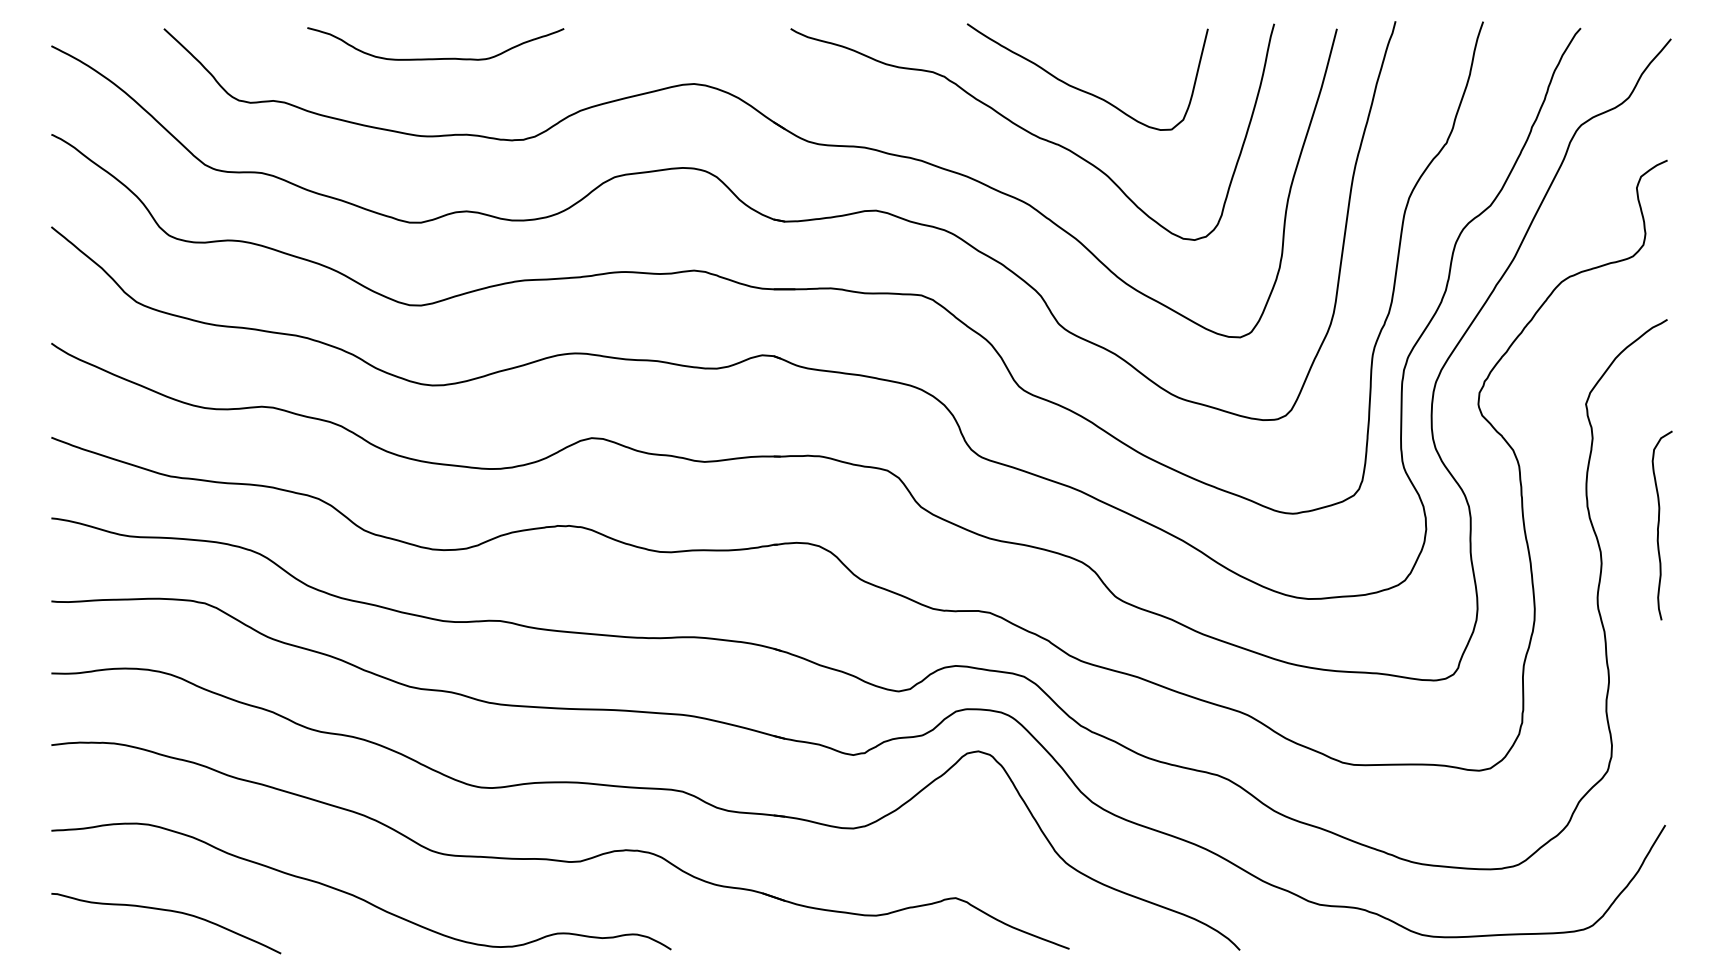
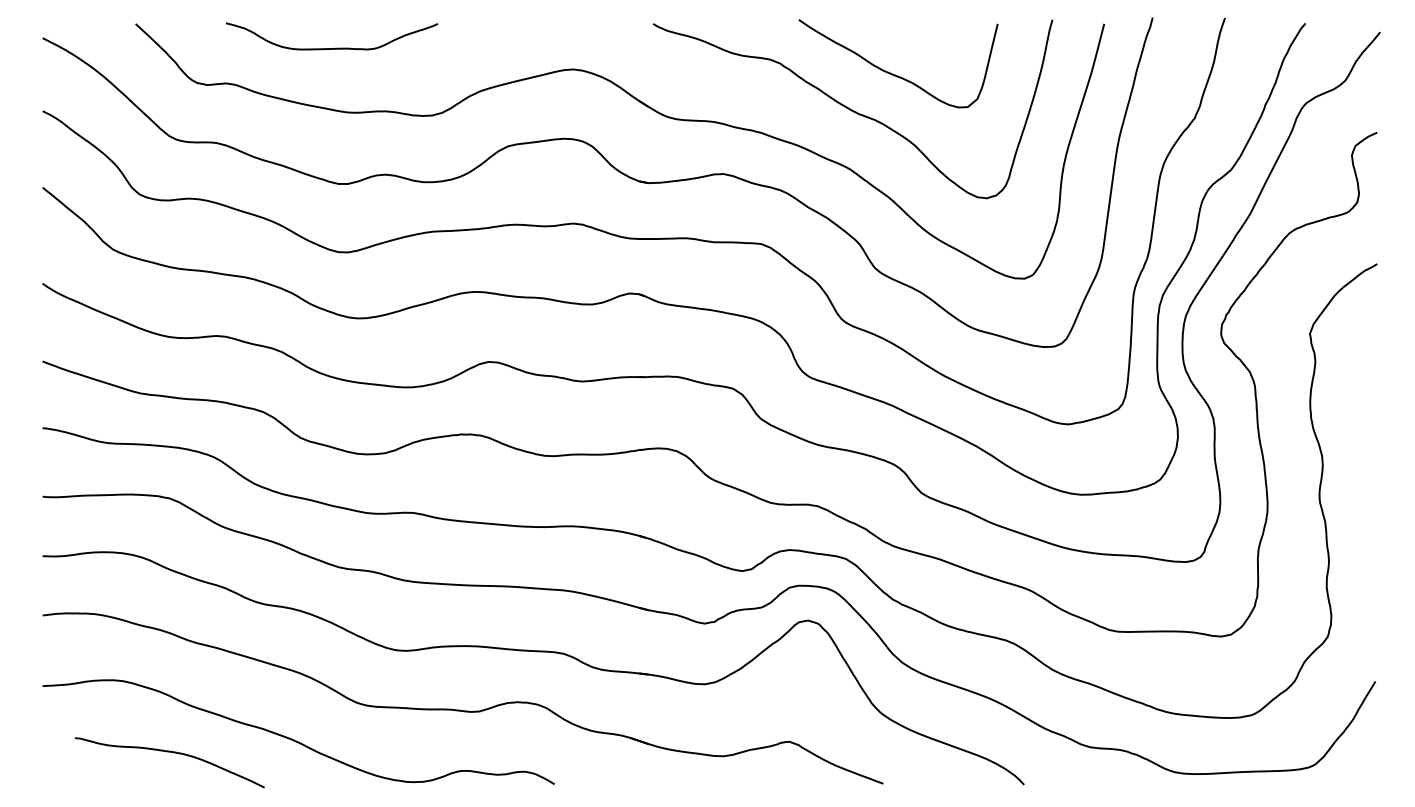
curve: (435, 58) -> (331, 48), moved
curve: (1659, 525) -> (1370, 434), removed
curve: (166, 911) -> (169, 752), moved

